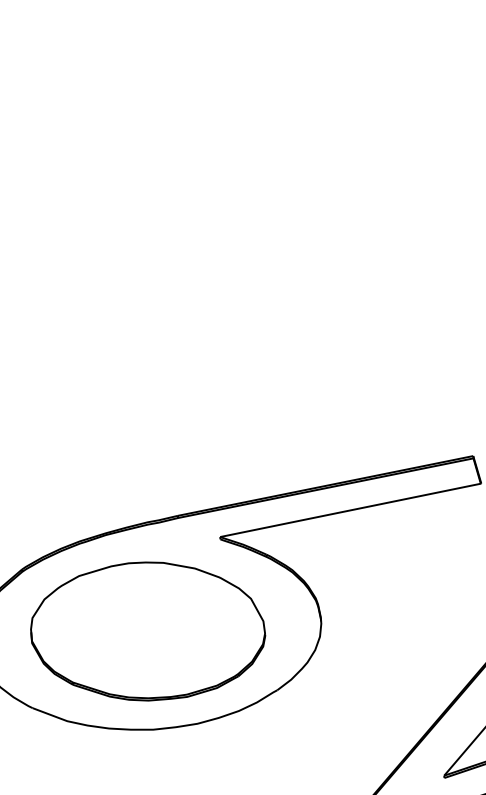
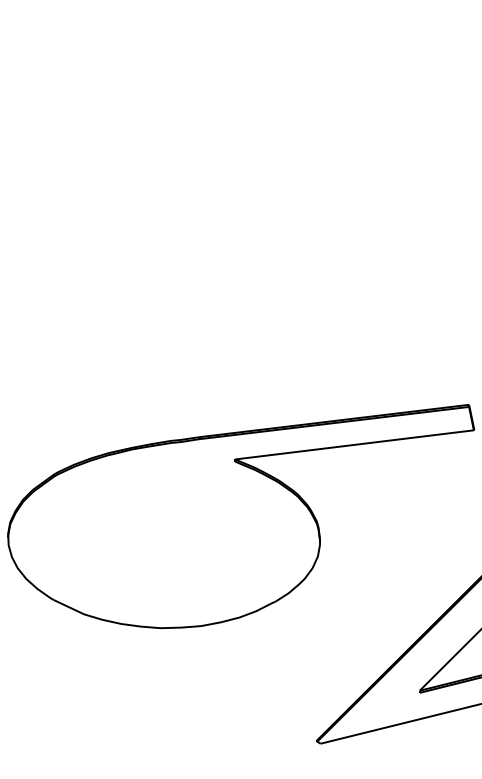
part: (148, 630) -> (163, 538), removed

